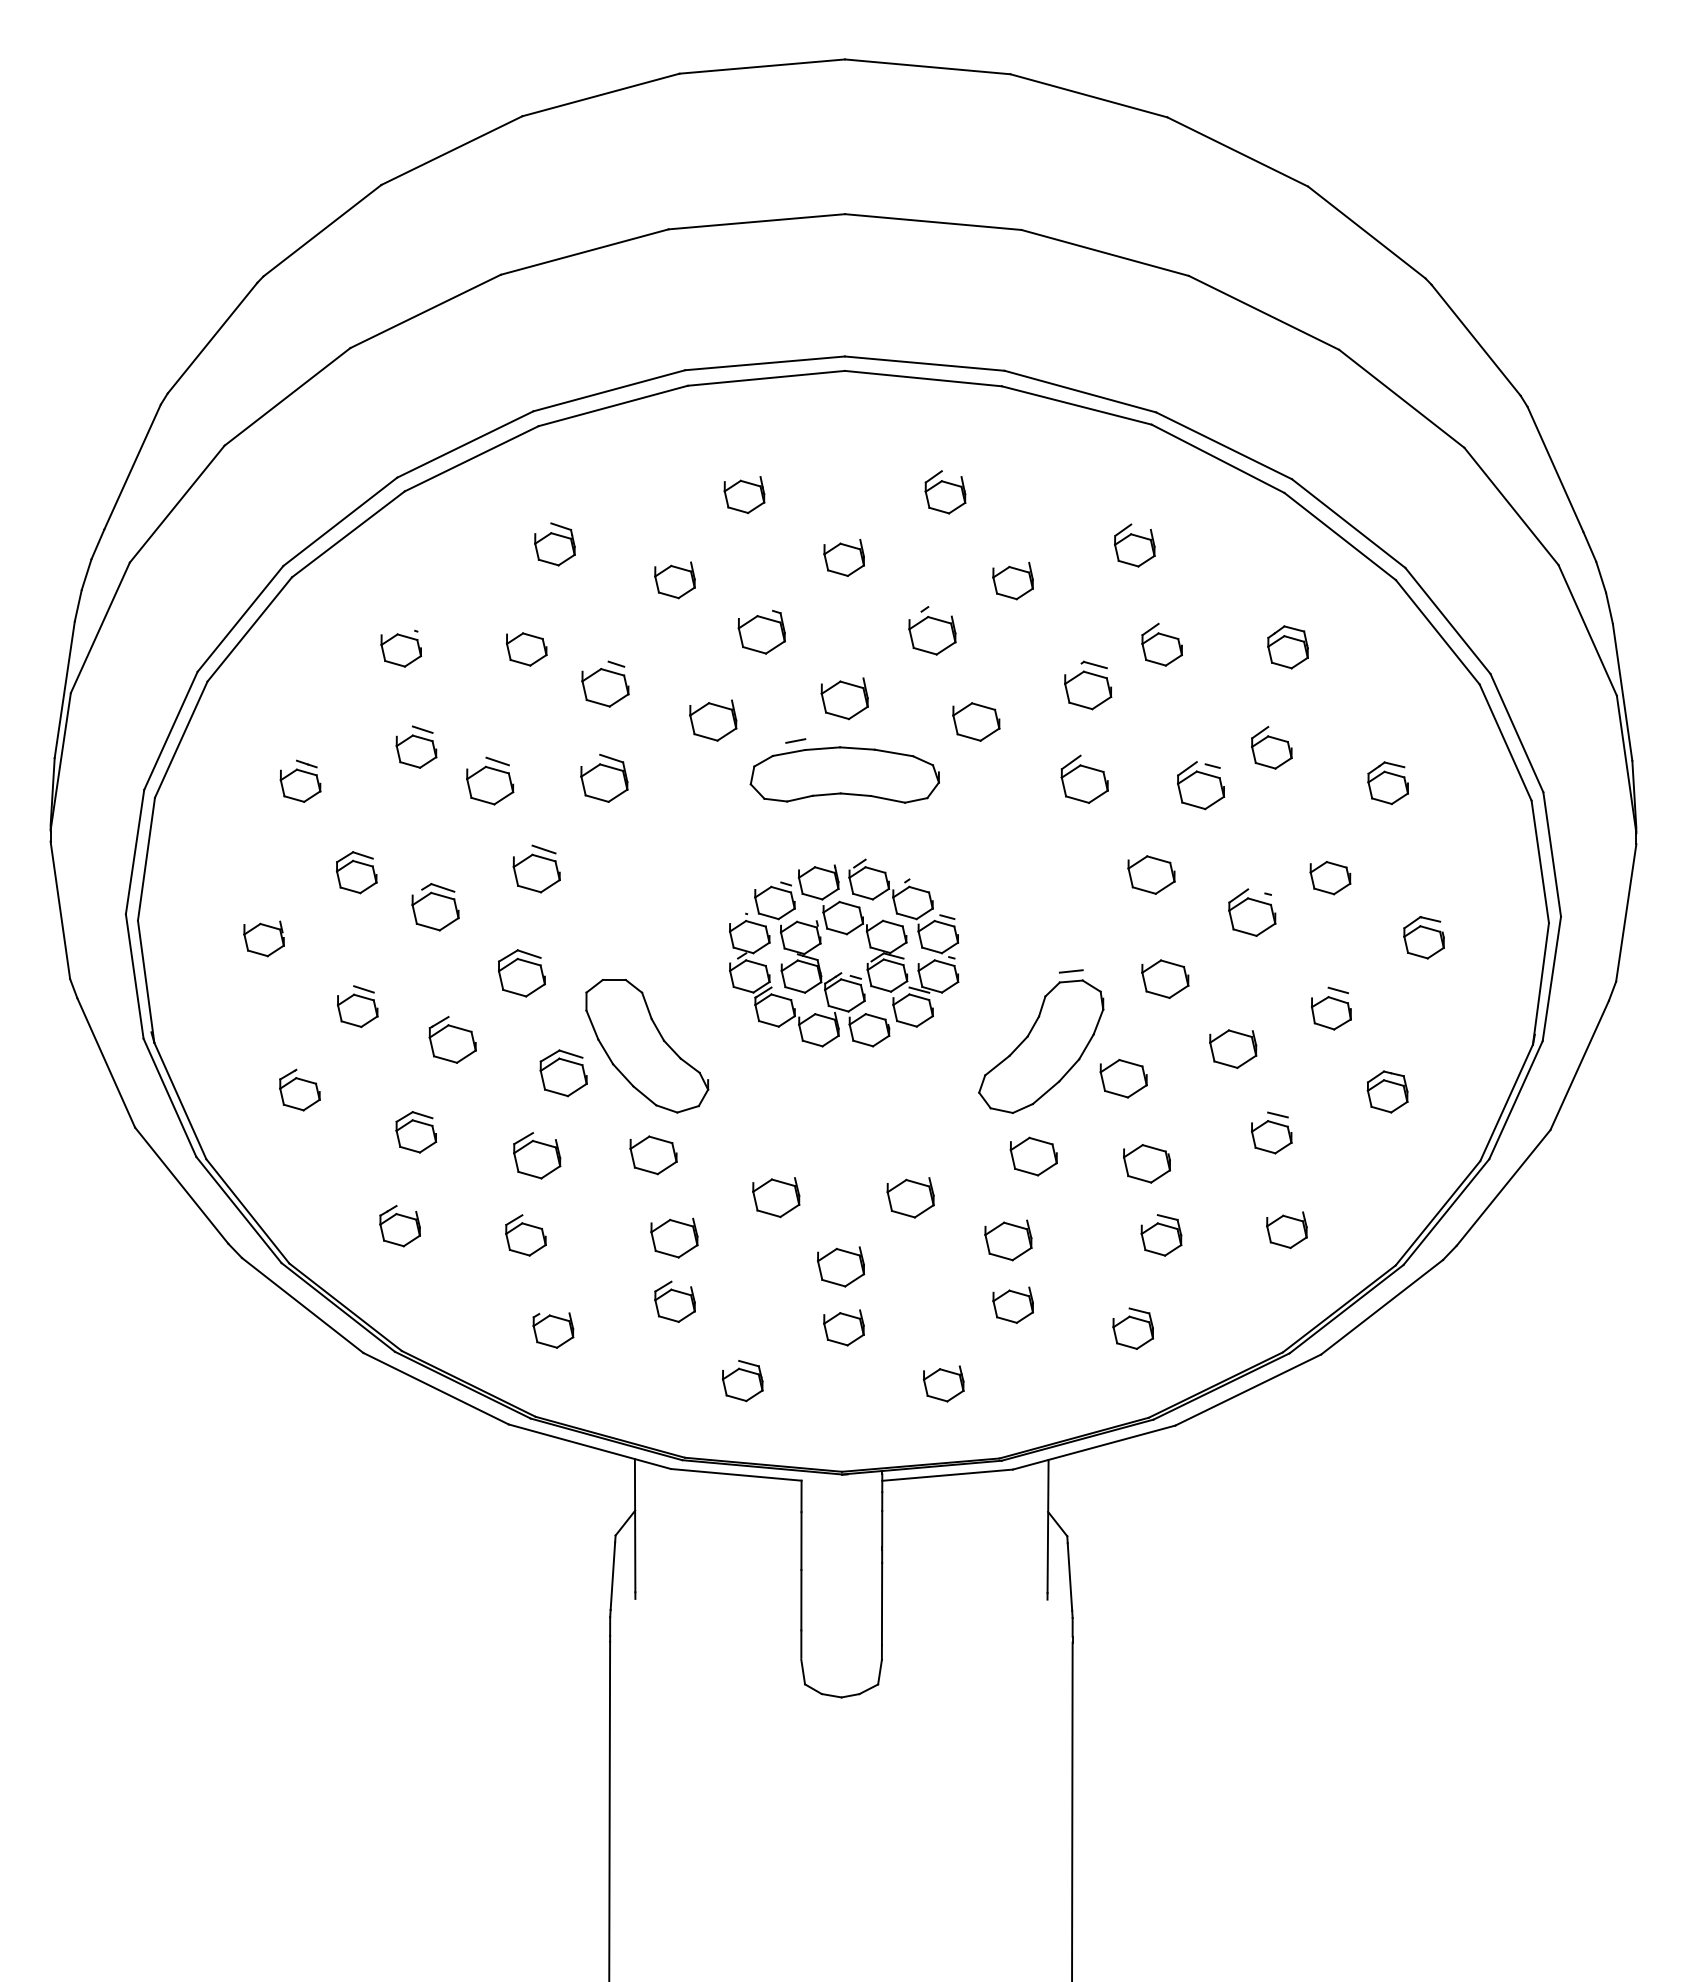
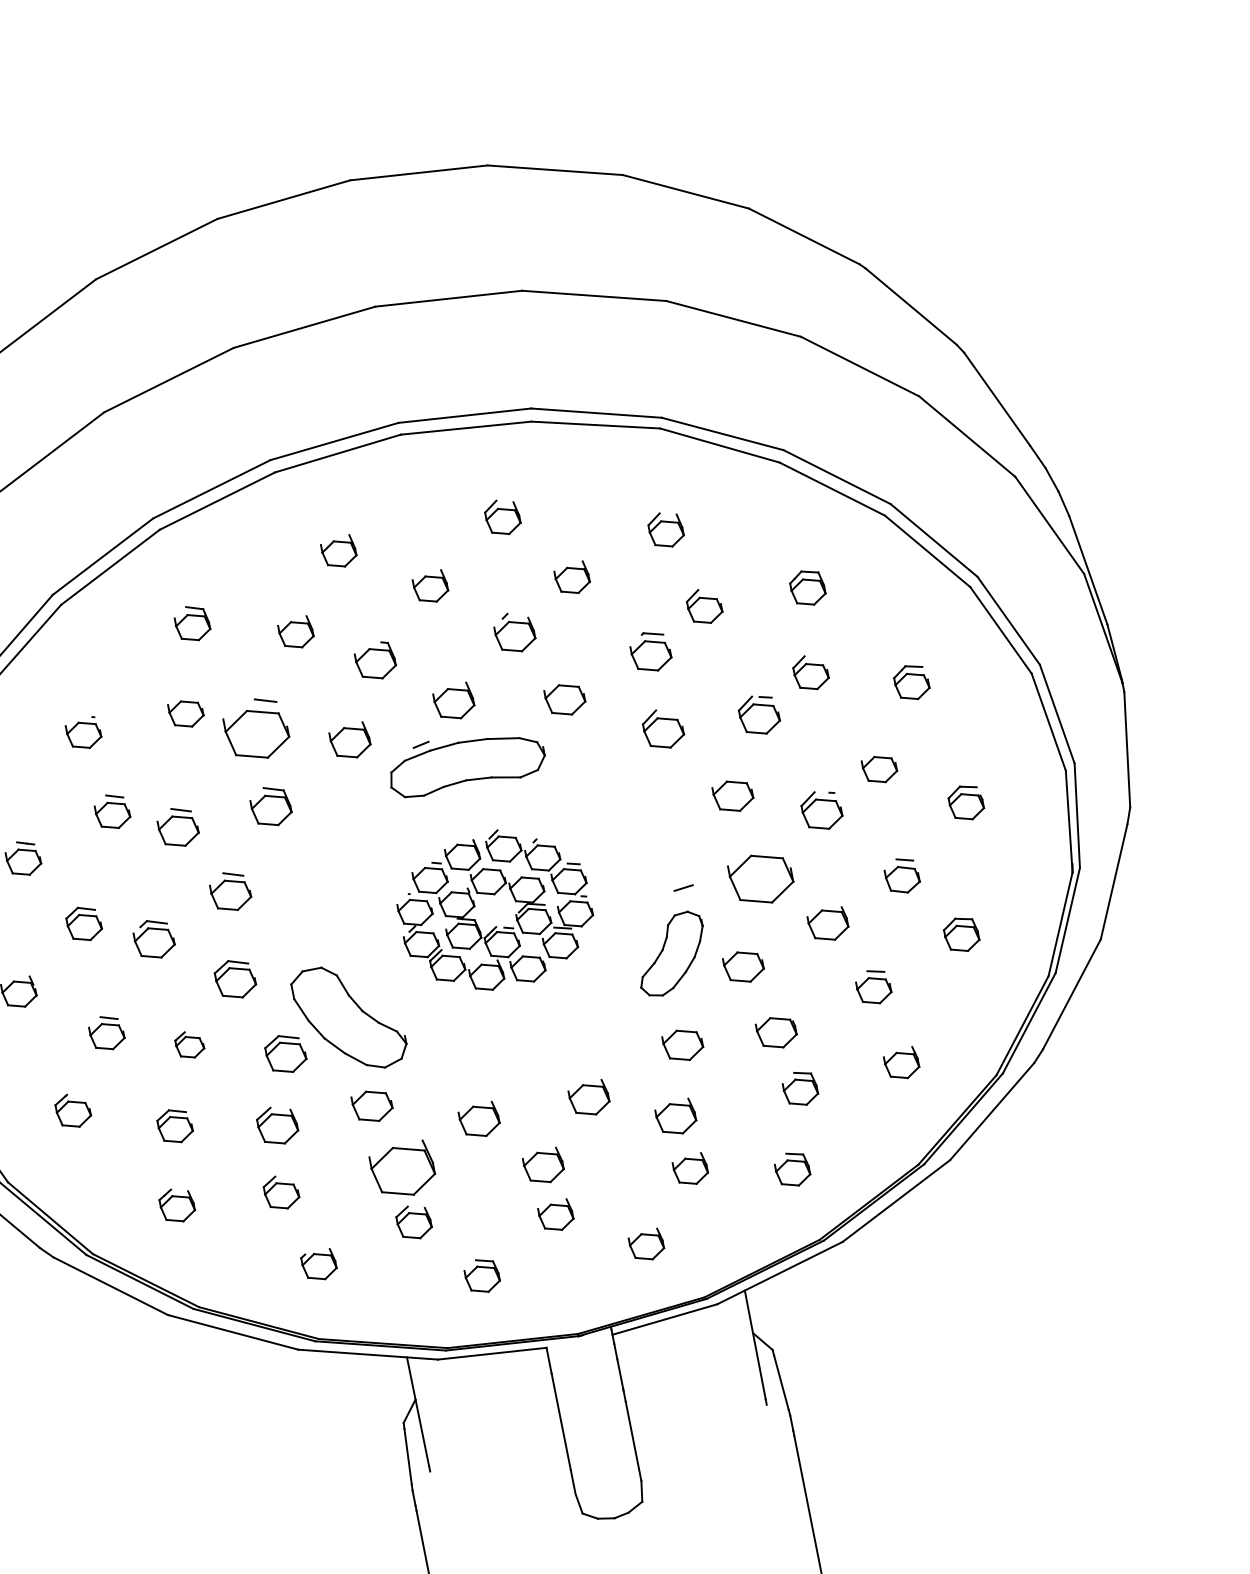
part: (605, 683) -> (256, 728), size x1.6
part: (1165, 978) -> (761, 878), size x1.6
part: (452, 1039) -> (189, 1044), size x0.7
part: (1041, 1046) -> (671, 954), size x0.7
part: (674, 1237) -> (403, 1170), size x1.6

